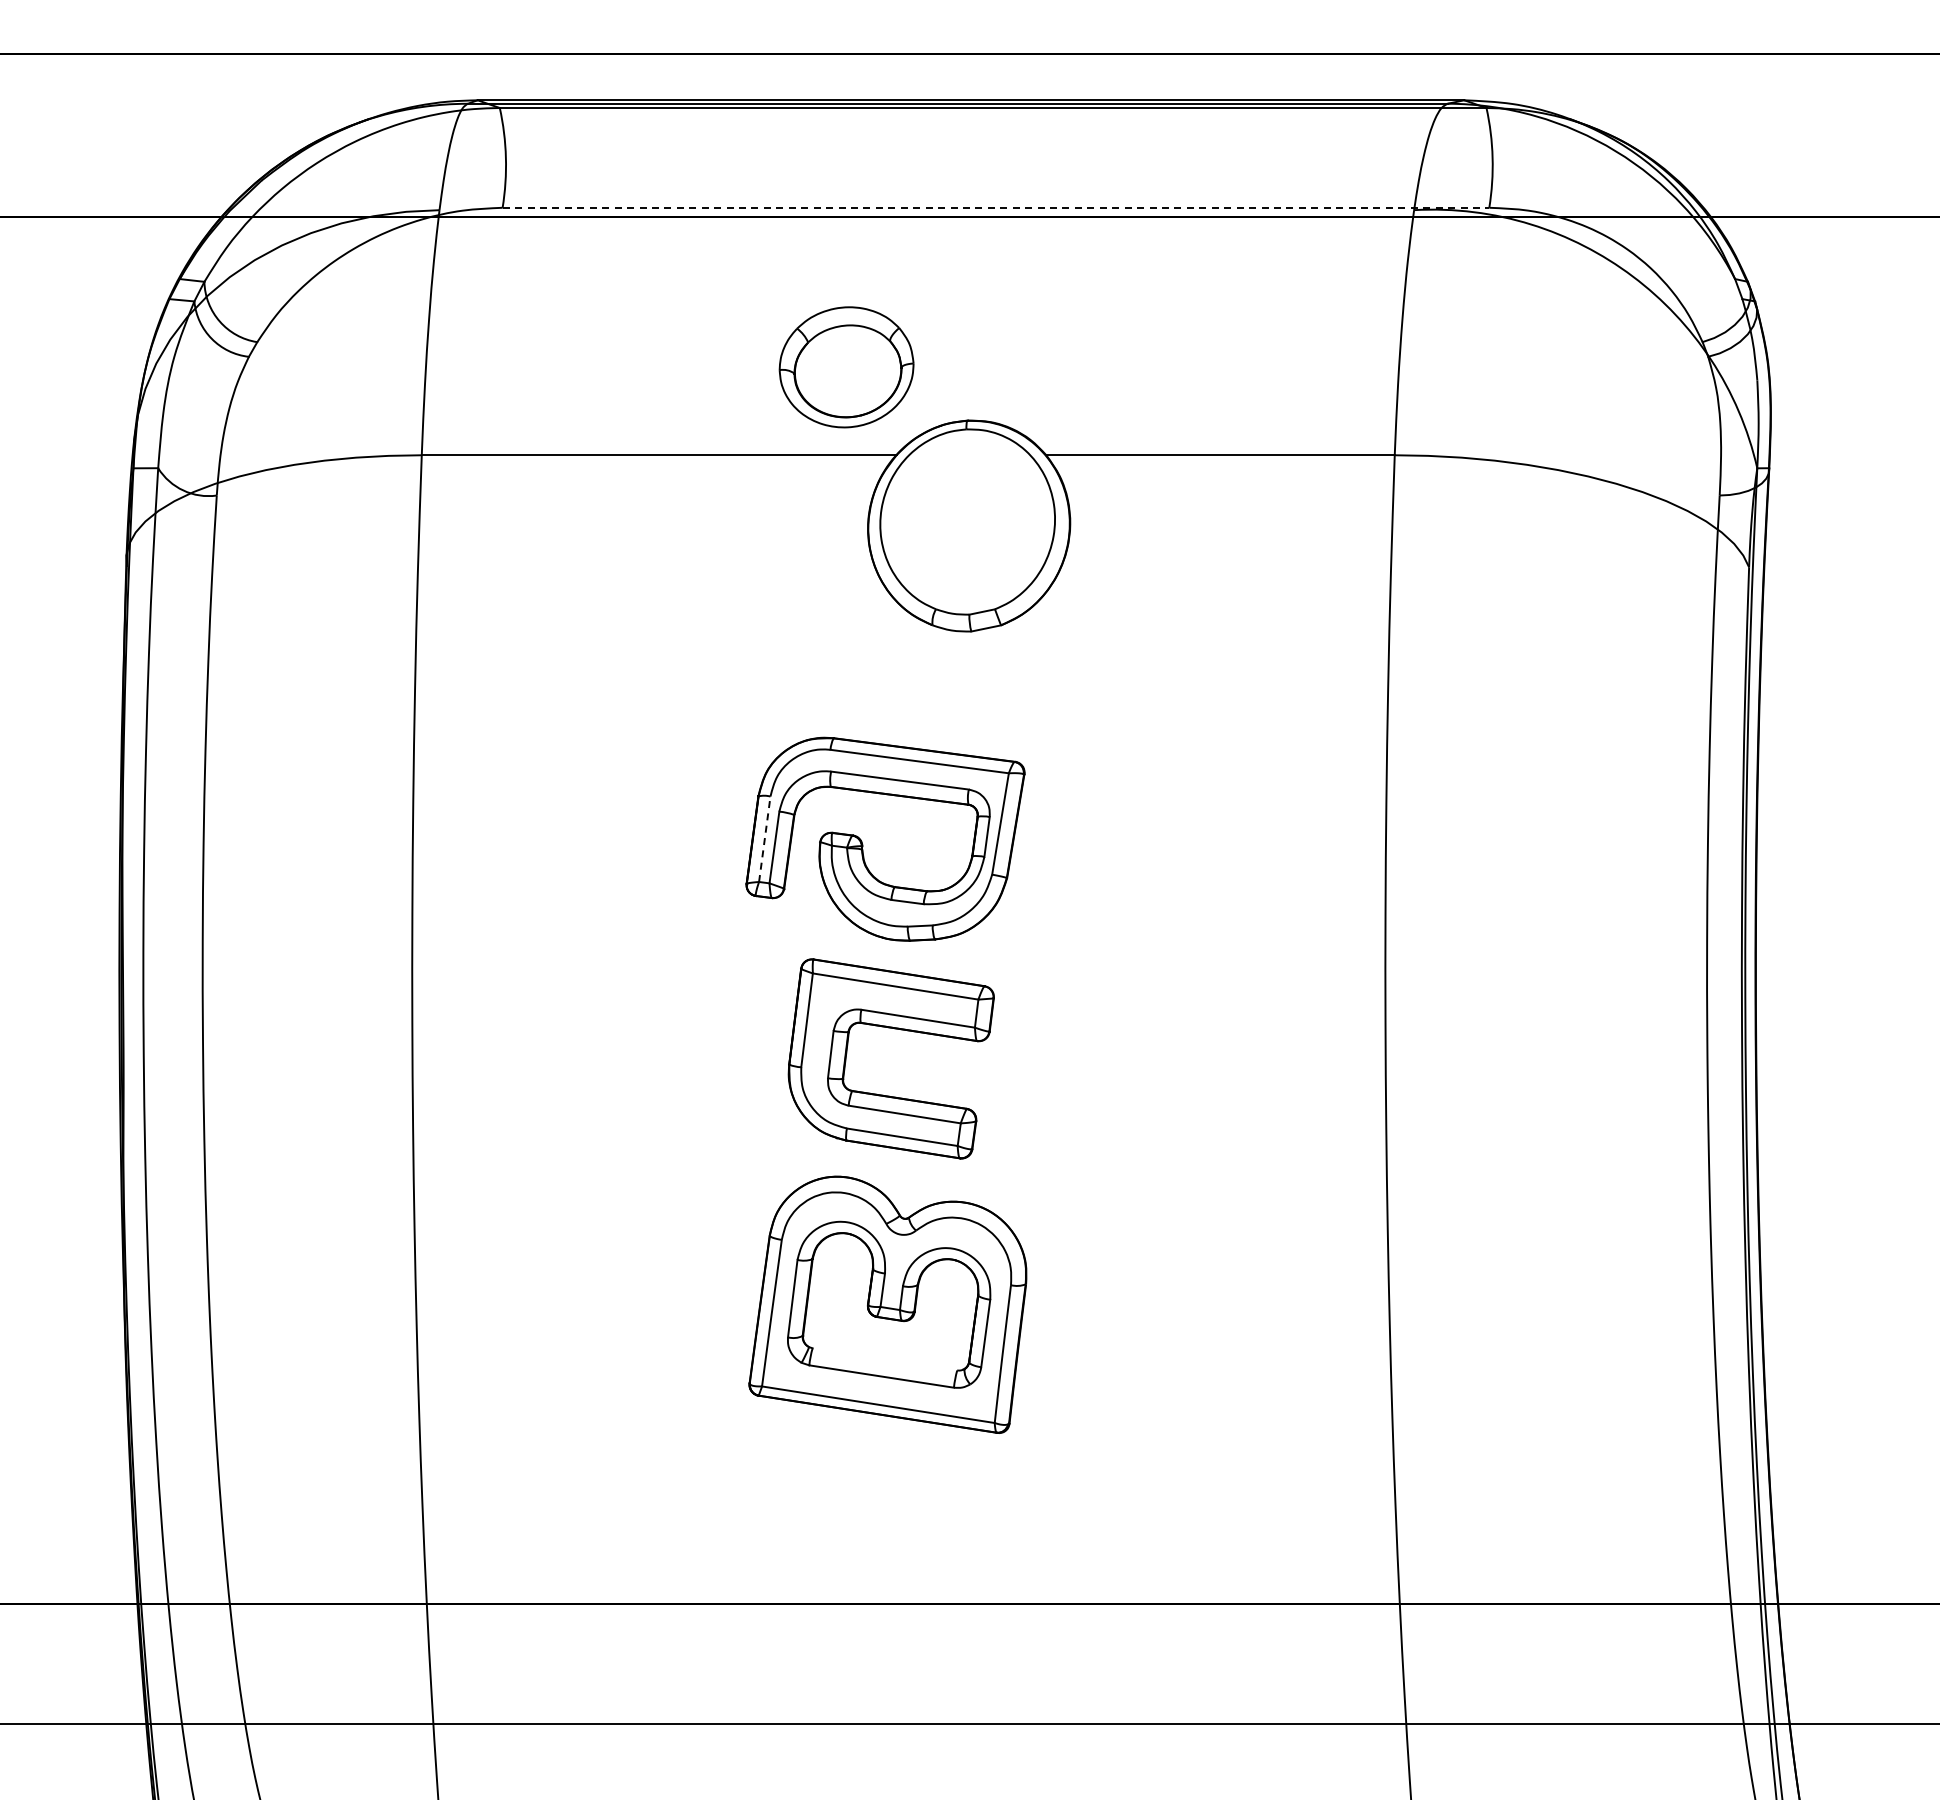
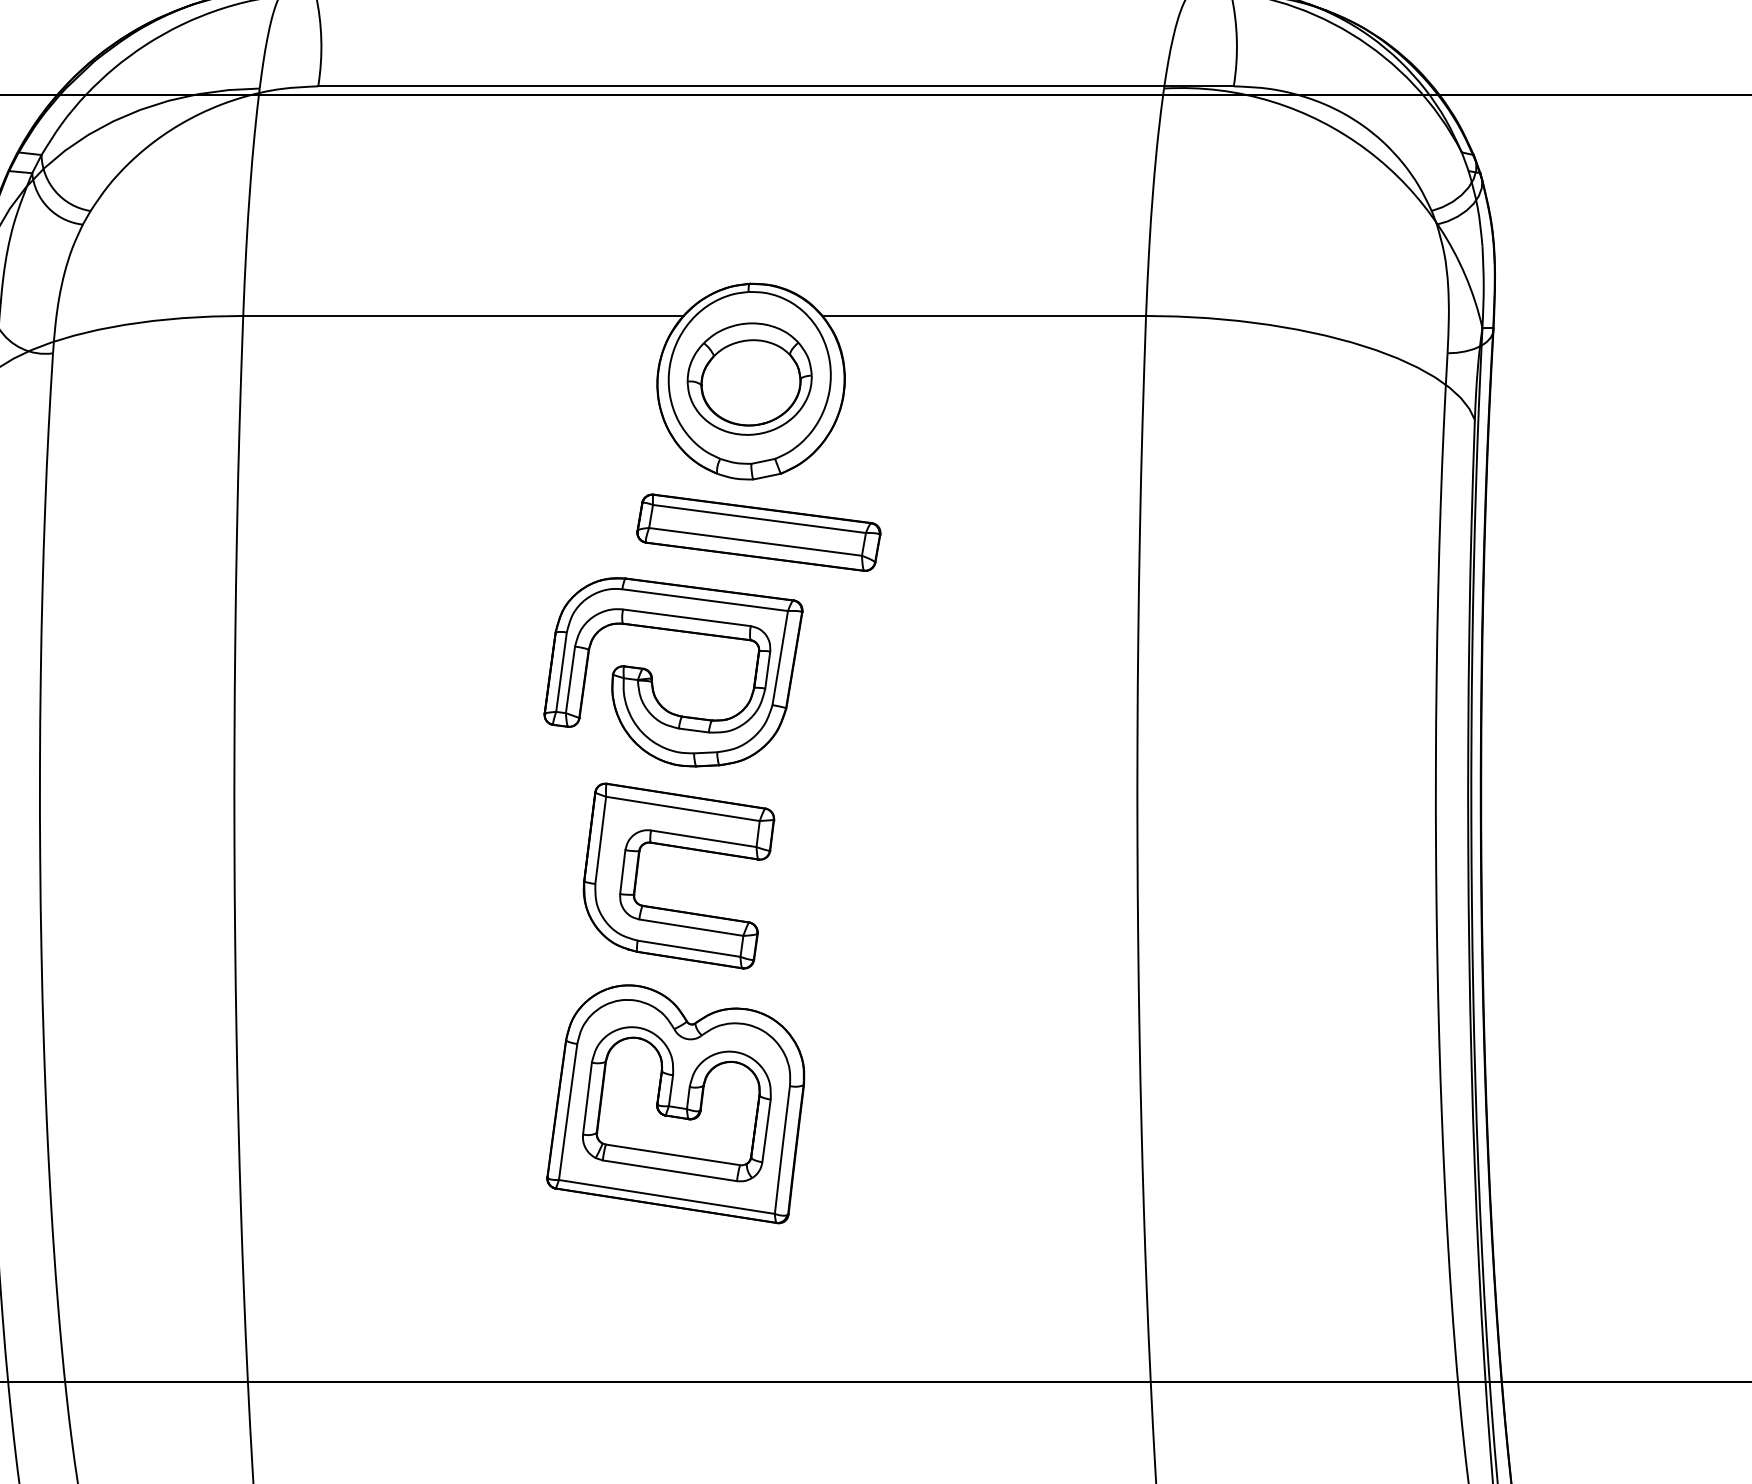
line: (996, 207) -> (776, 86), dashed -> solid
part: (846, 367) -> (749, 379), moved
part: (977, 688) -> (758, 532), added
line: (764, 838) -> (561, 671), dashed -> solid
line: (884, 1359) -> (672, 1154), added

